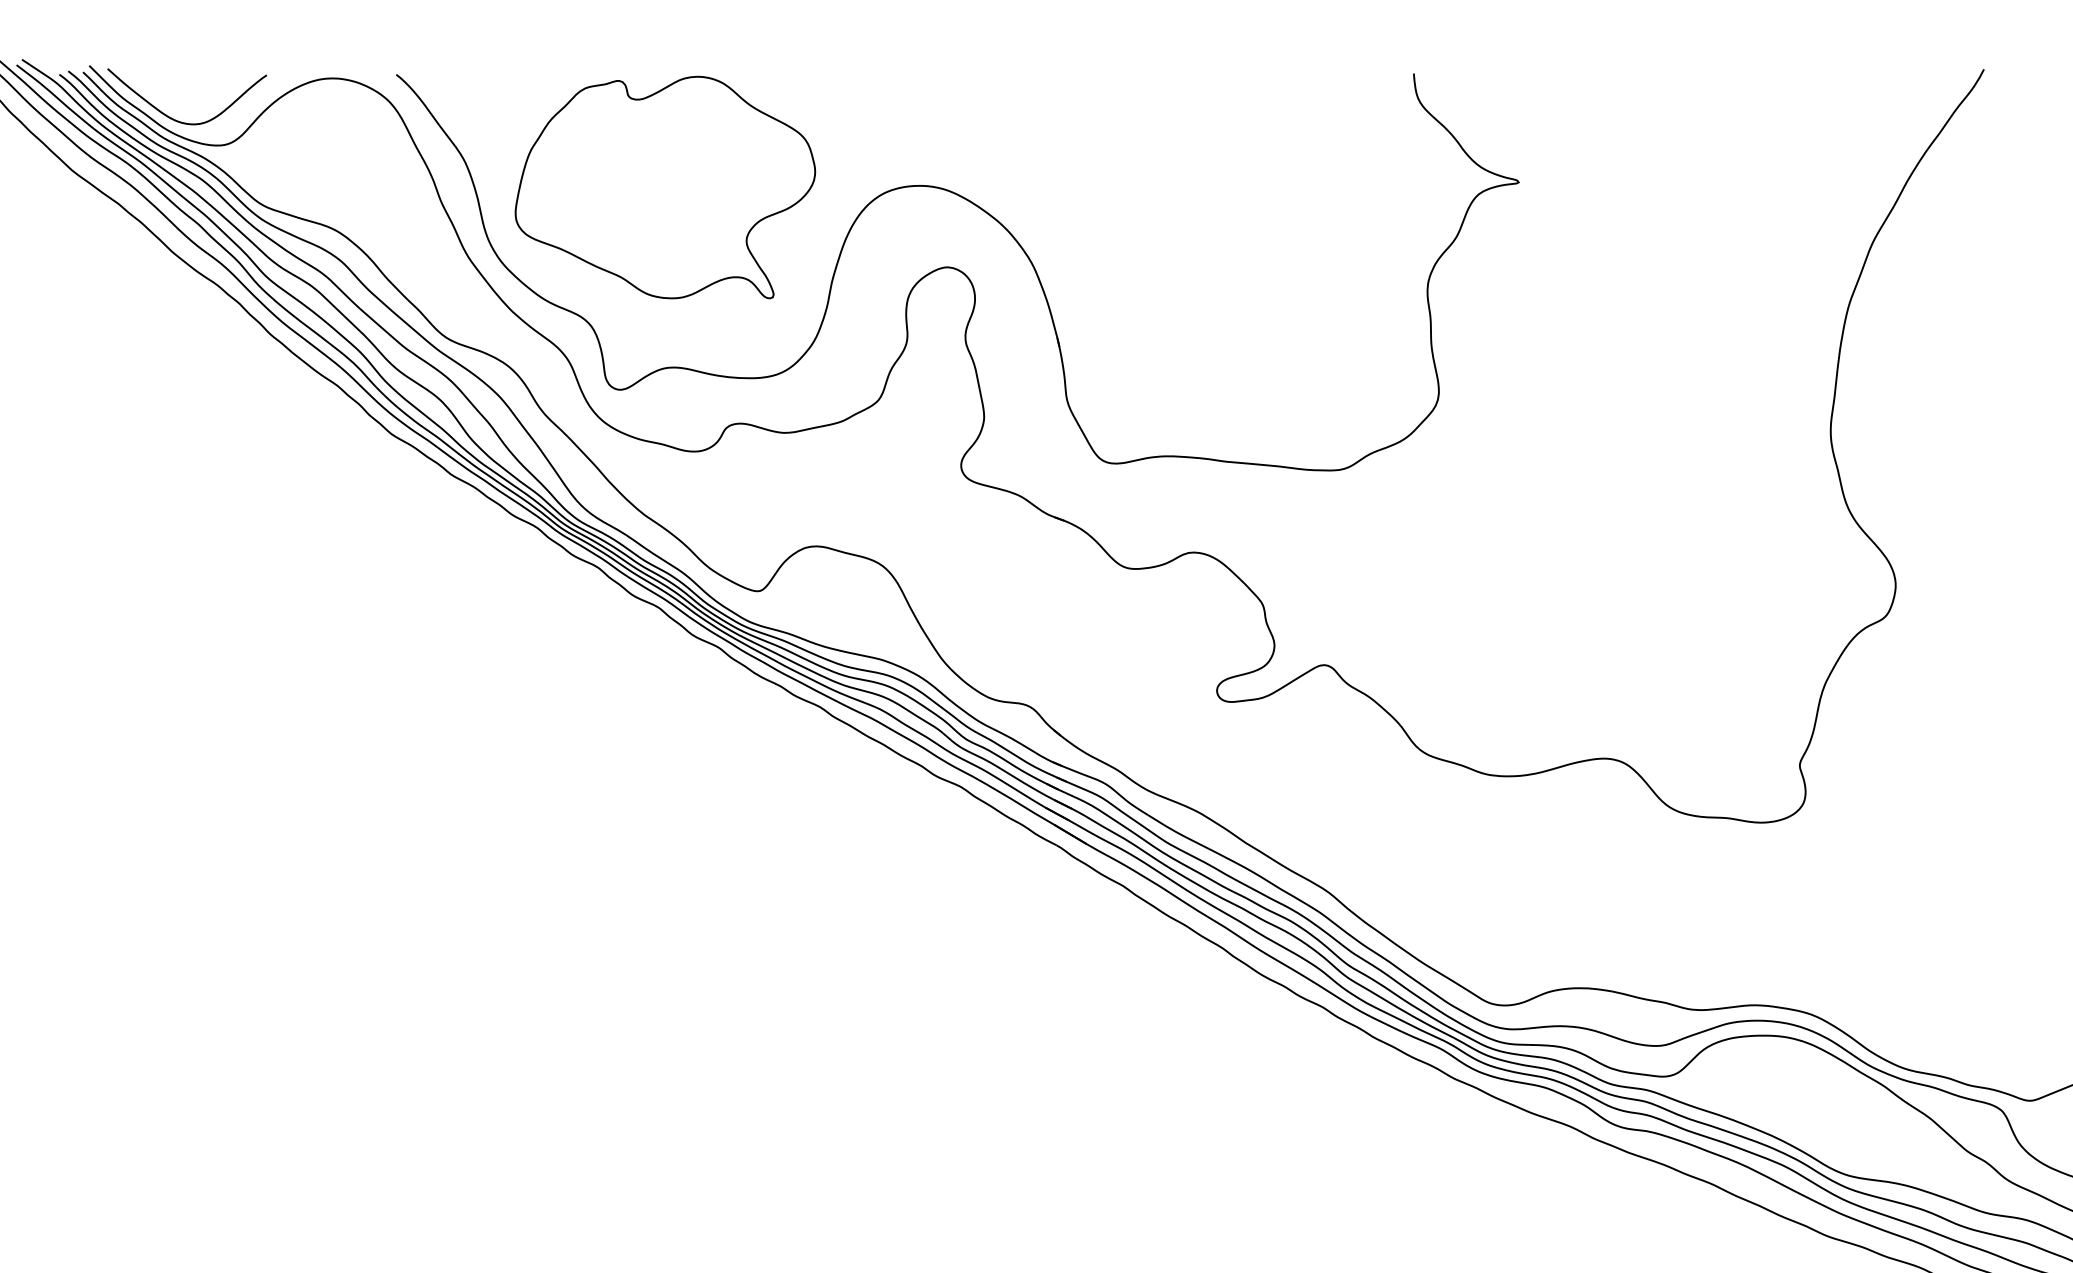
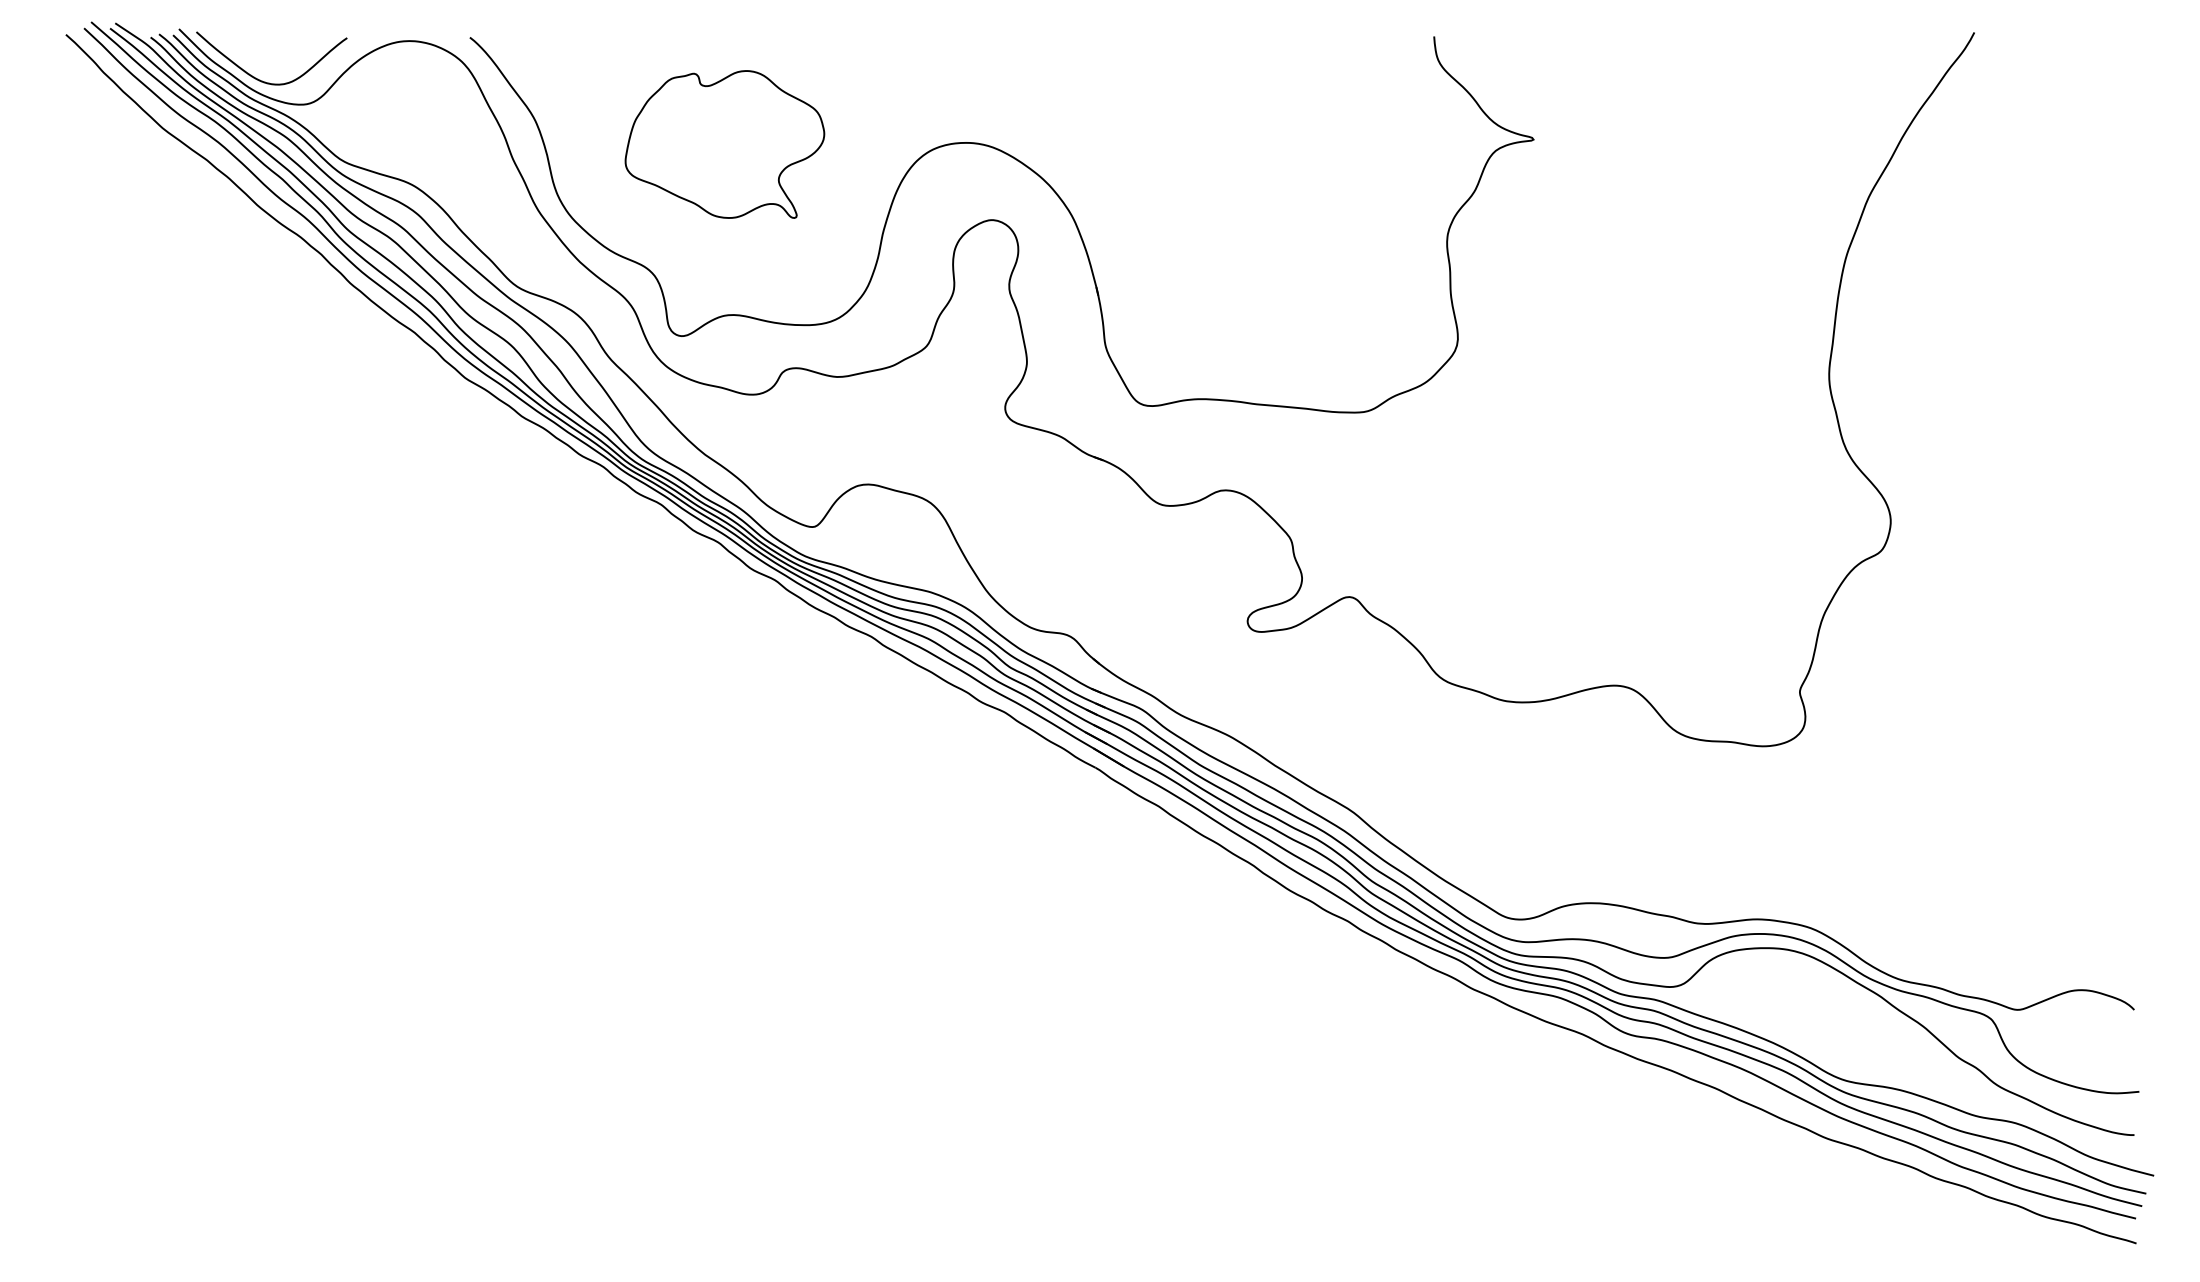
part: (664, 187) -> (724, 144), size x0.7

